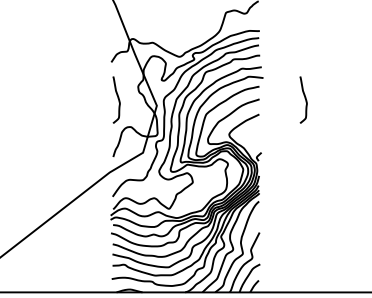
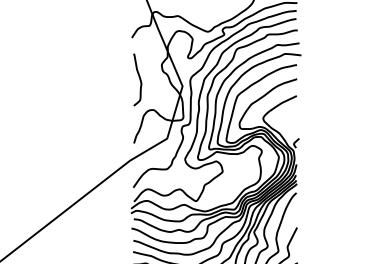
curve: (304, 98) -> (347, 78), removed

